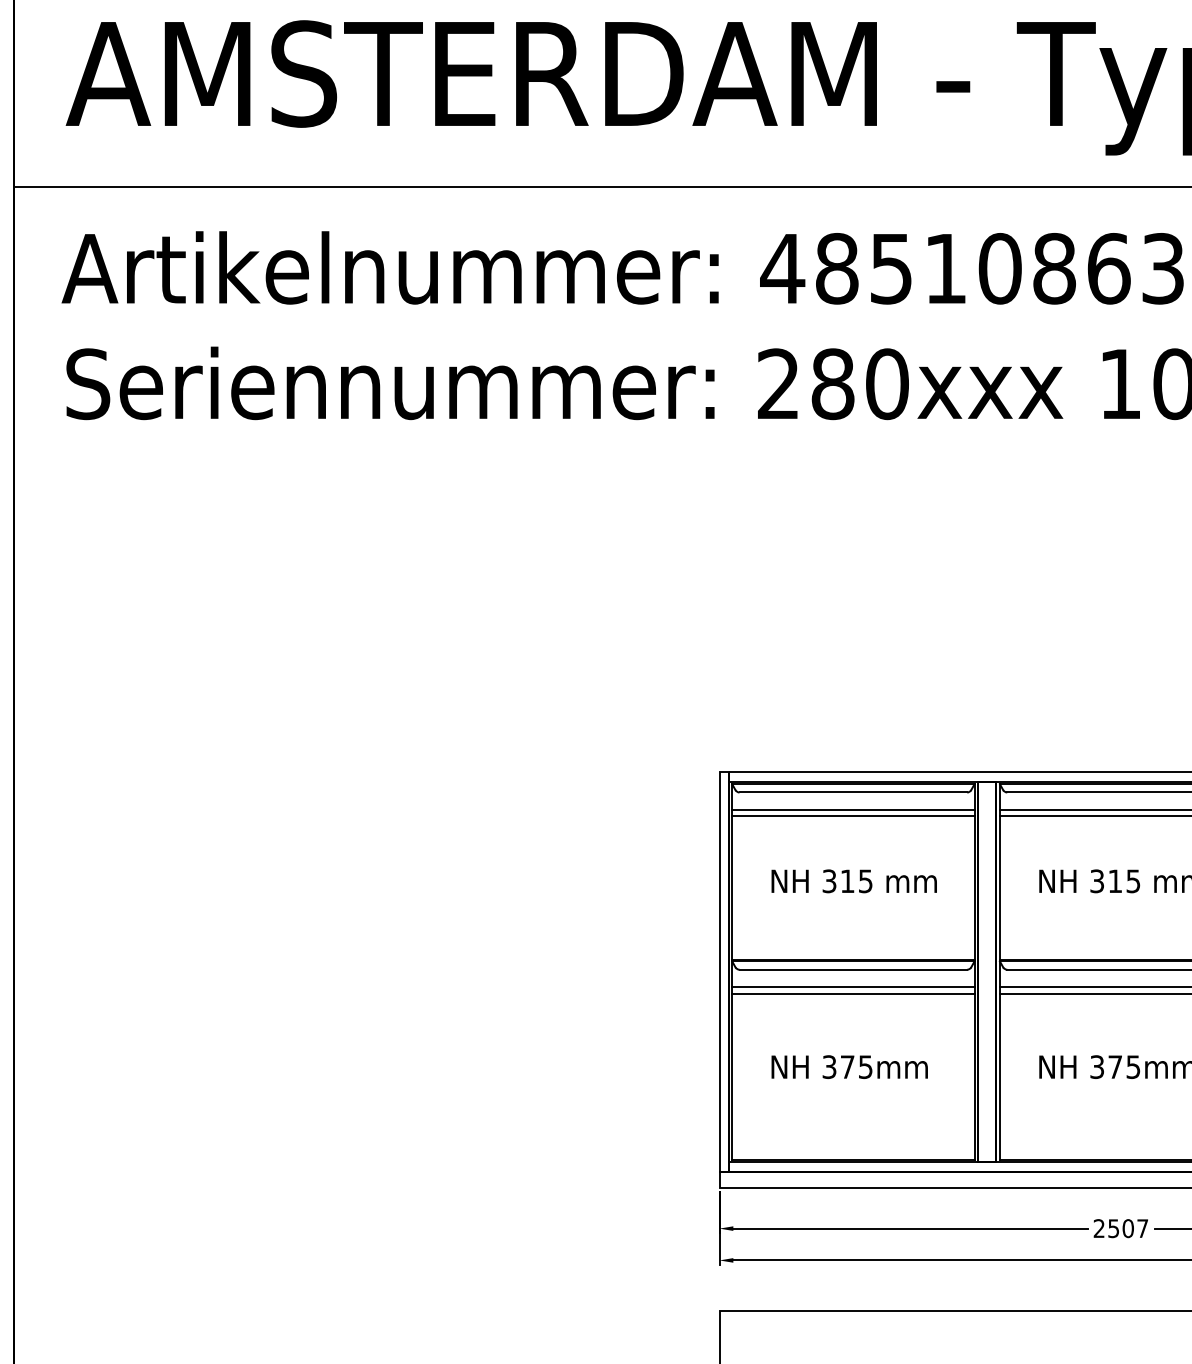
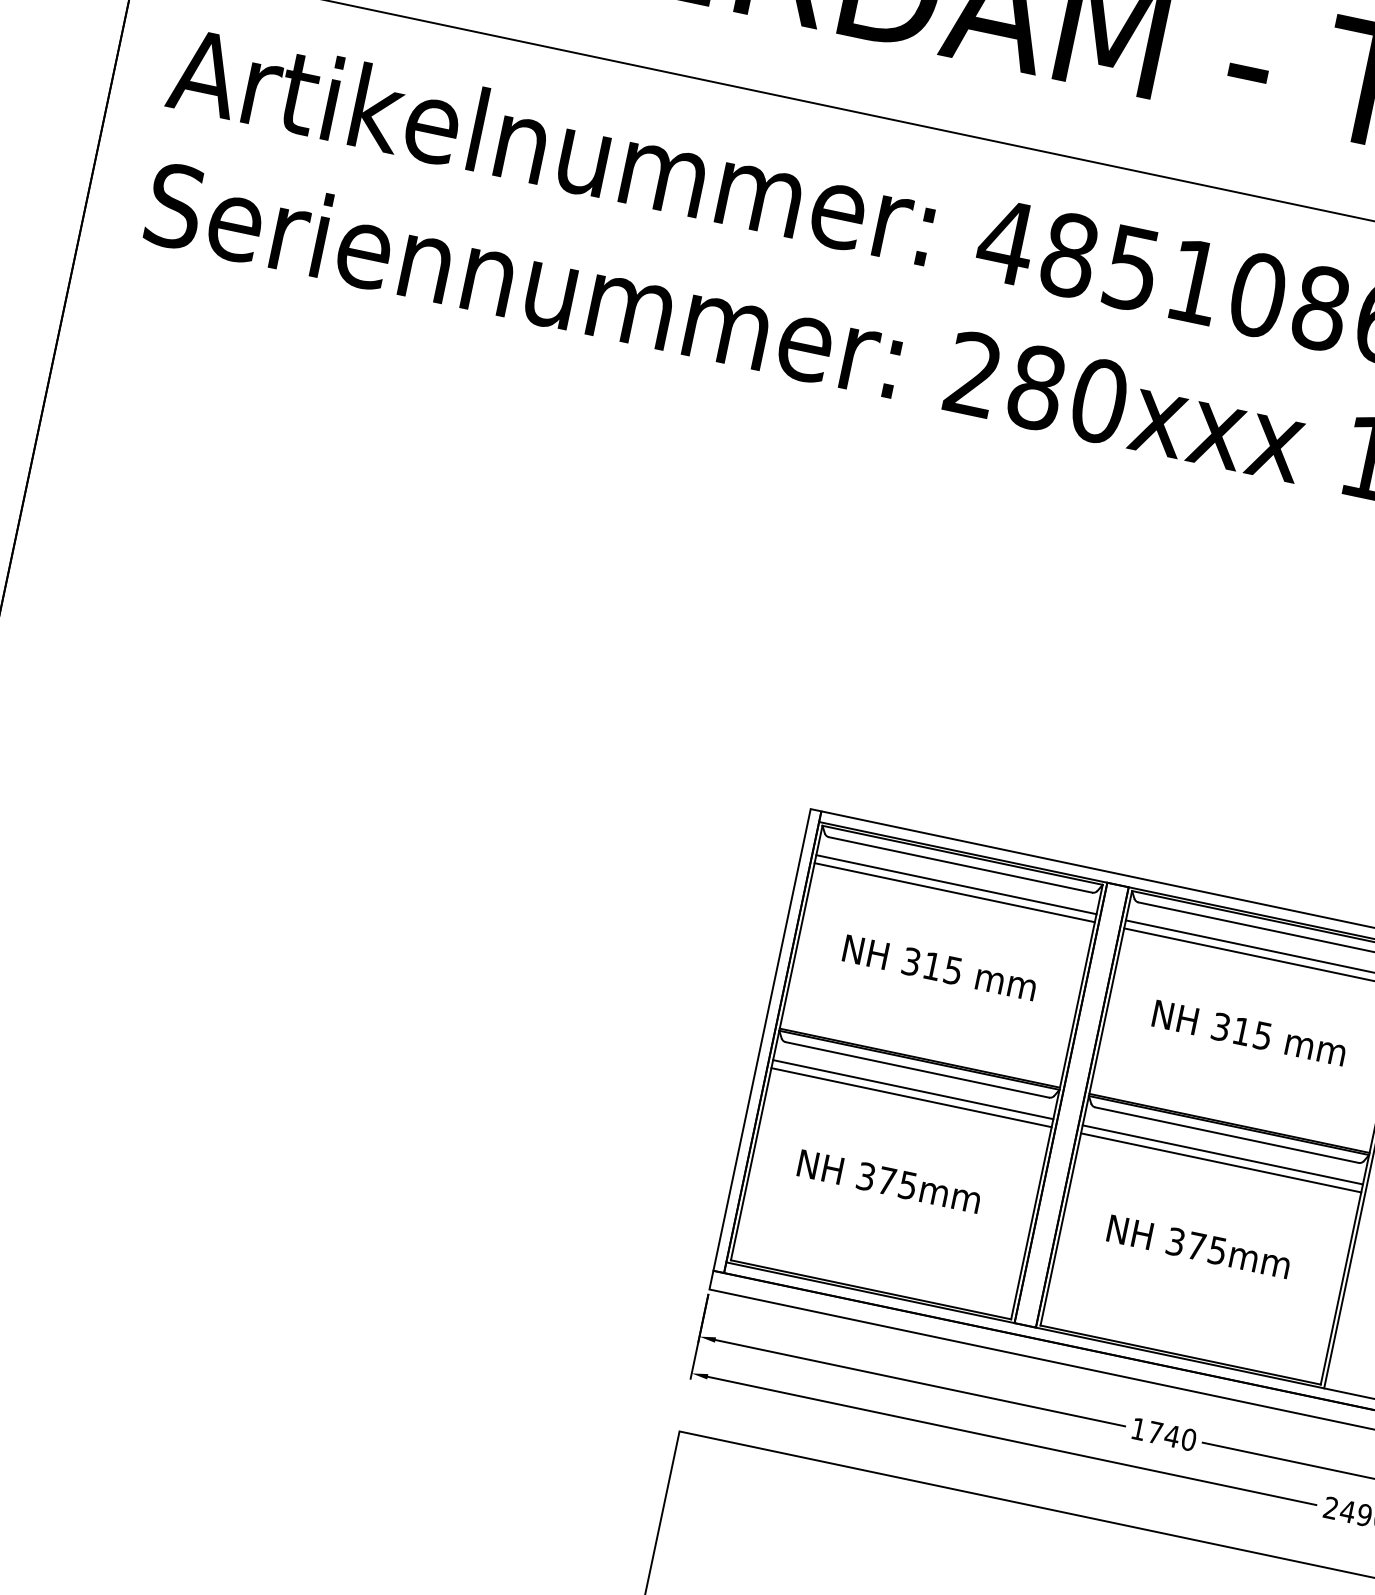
text: (1120, 1228) -> (1163, 1434), 2507 -> 1740

